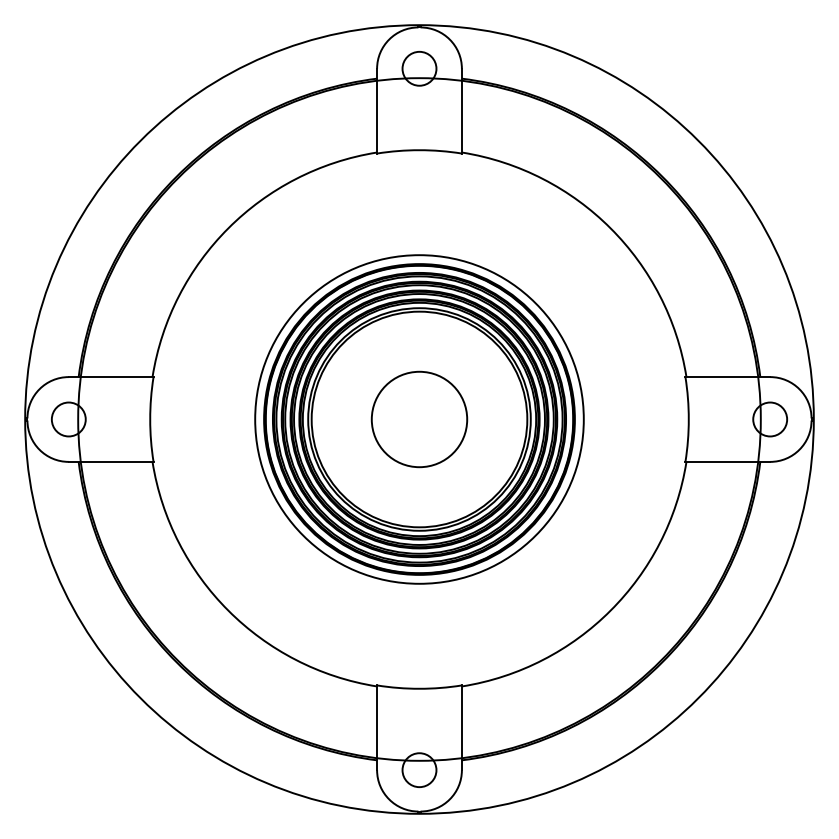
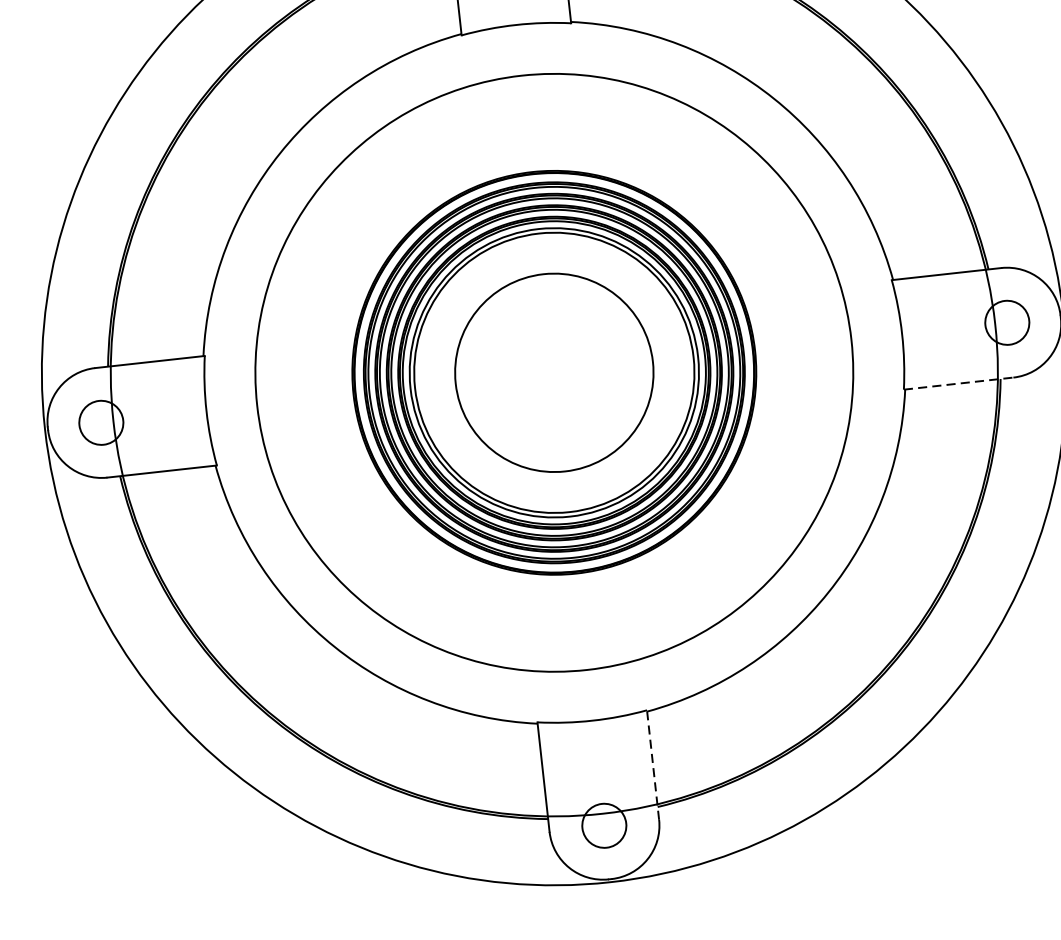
circle: (419, 419) -> (554, 372), size x1.4
circle: (419, 419) -> (554, 372), size x1.6
line: (728, 461) -> (959, 383), solid -> dashed
line: (461, 727) -> (652, 764), solid -> dashed

